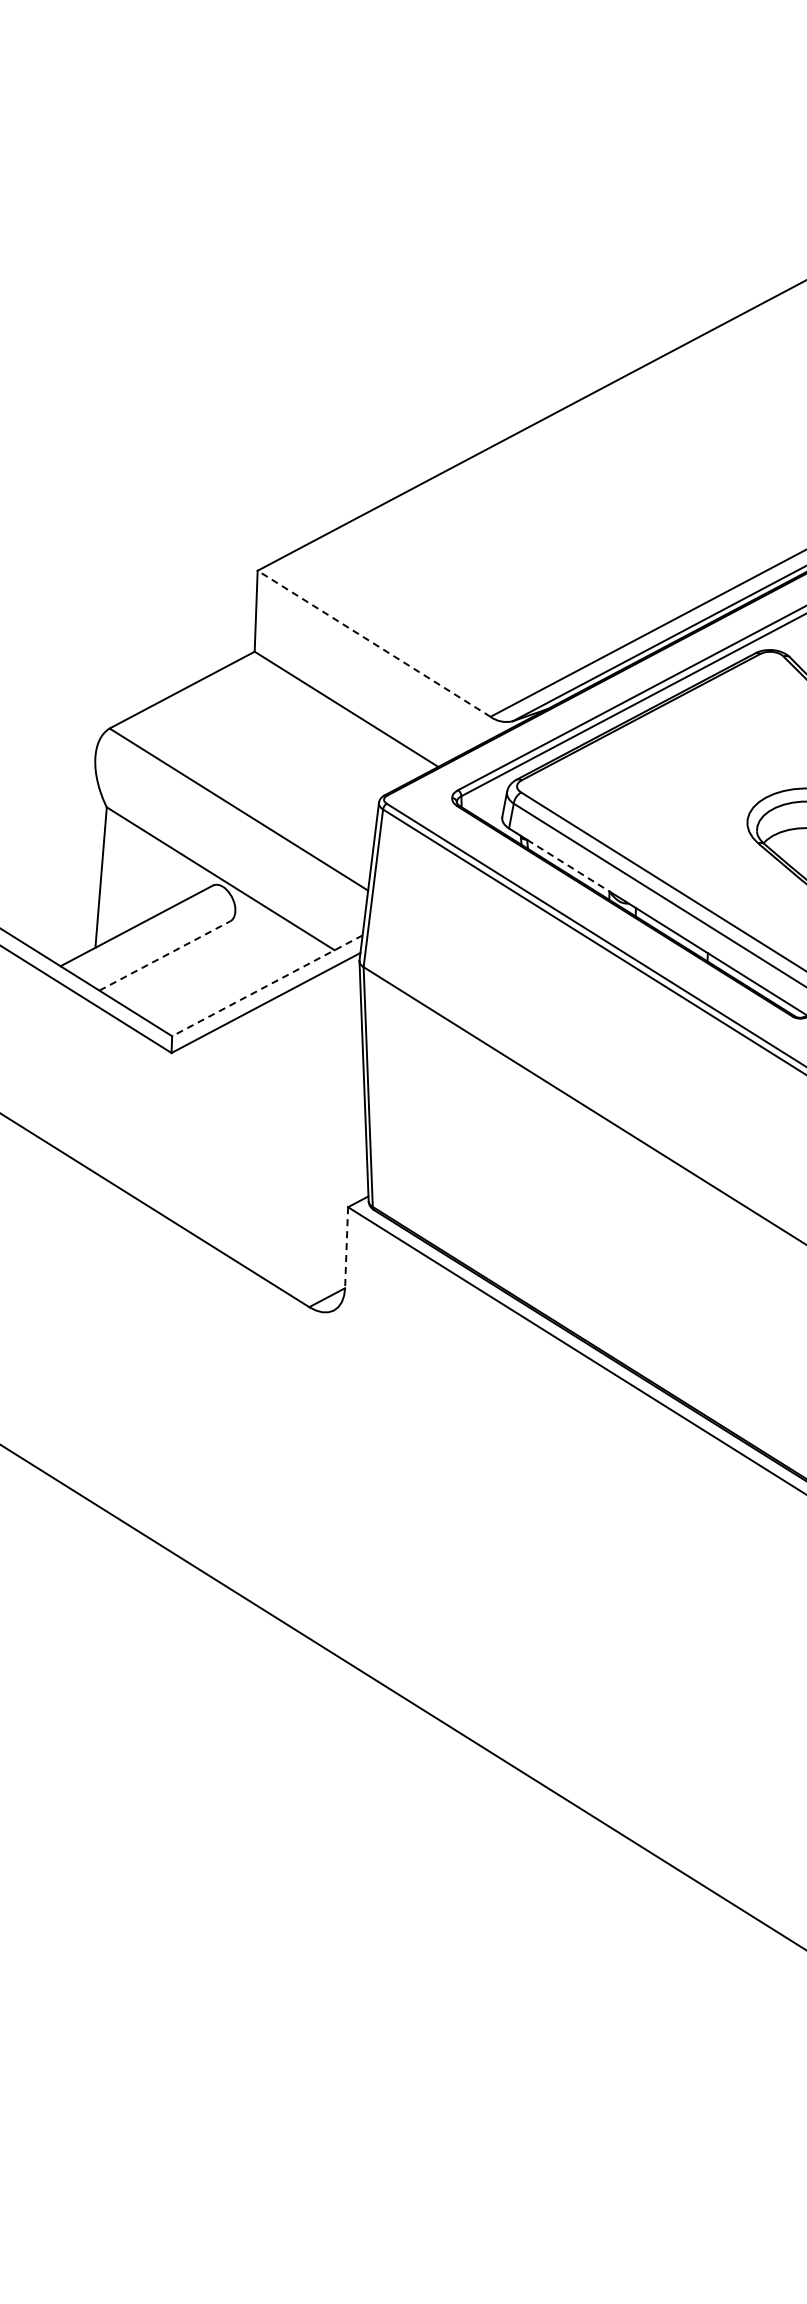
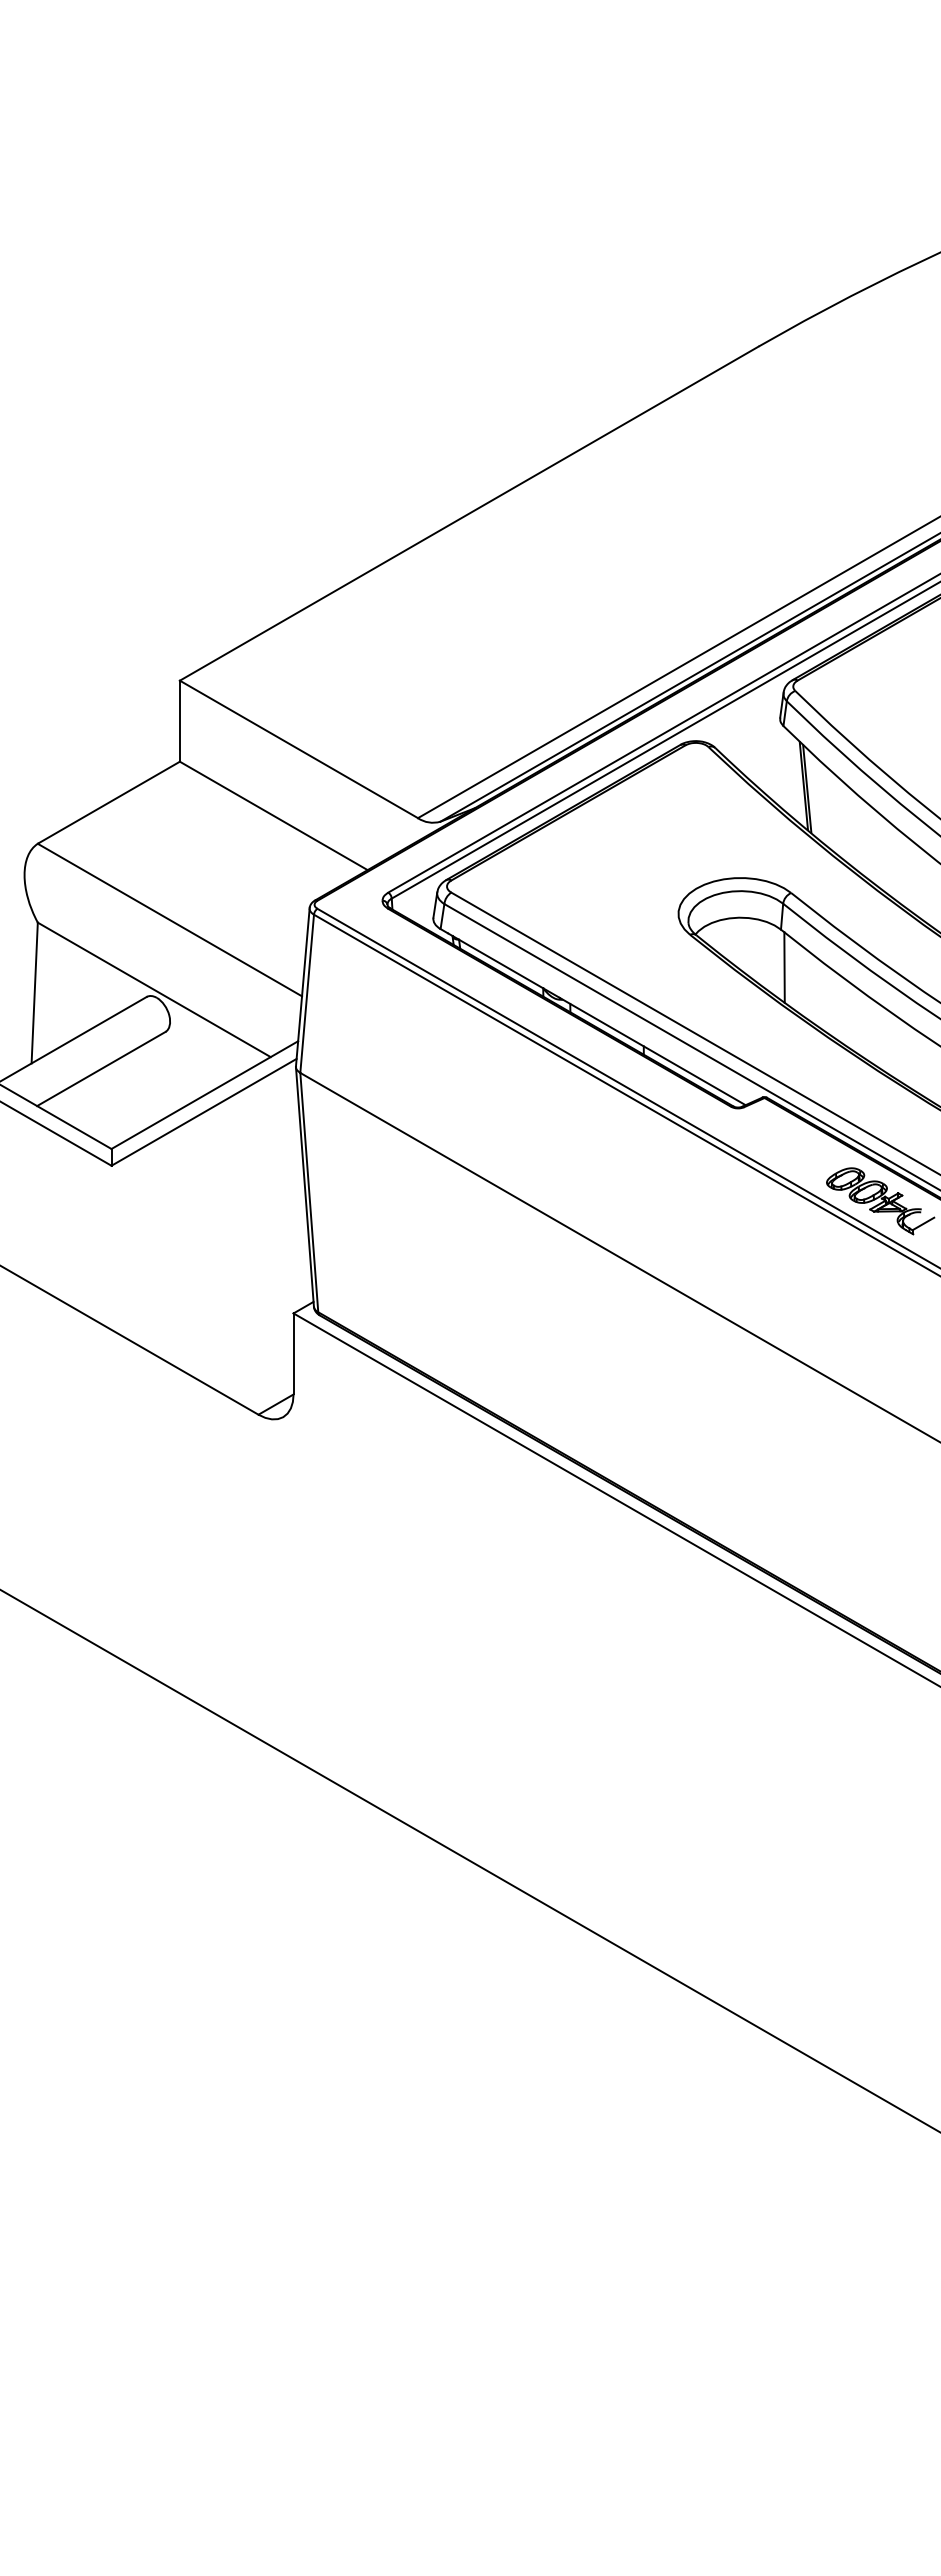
line: (373, 643) -> (298, 749), dashed -> solid
line: (568, 866) -> (501, 964), dashed -> solid
line: (165, 955) -> (101, 1068), dashed -> solid
line: (267, 986) -> (204, 1095), dashed -> solid
line: (346, 1247) -> (293, 1353), dashed -> solid

